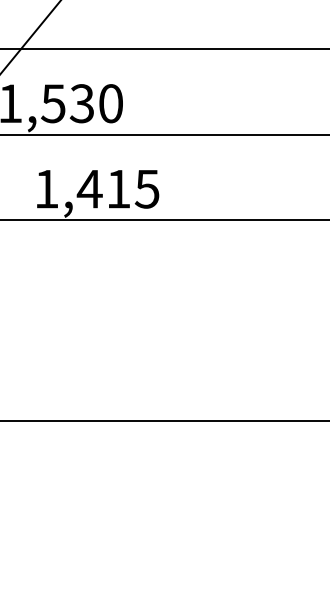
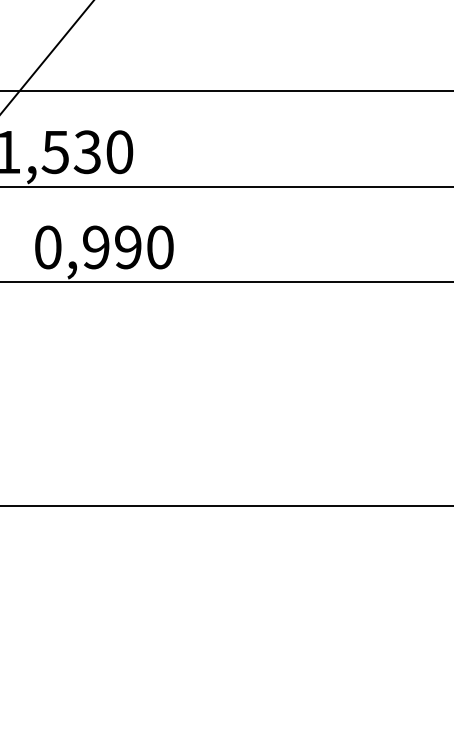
text: (97, 189) -> (104, 247), 1,415 -> 0,990

